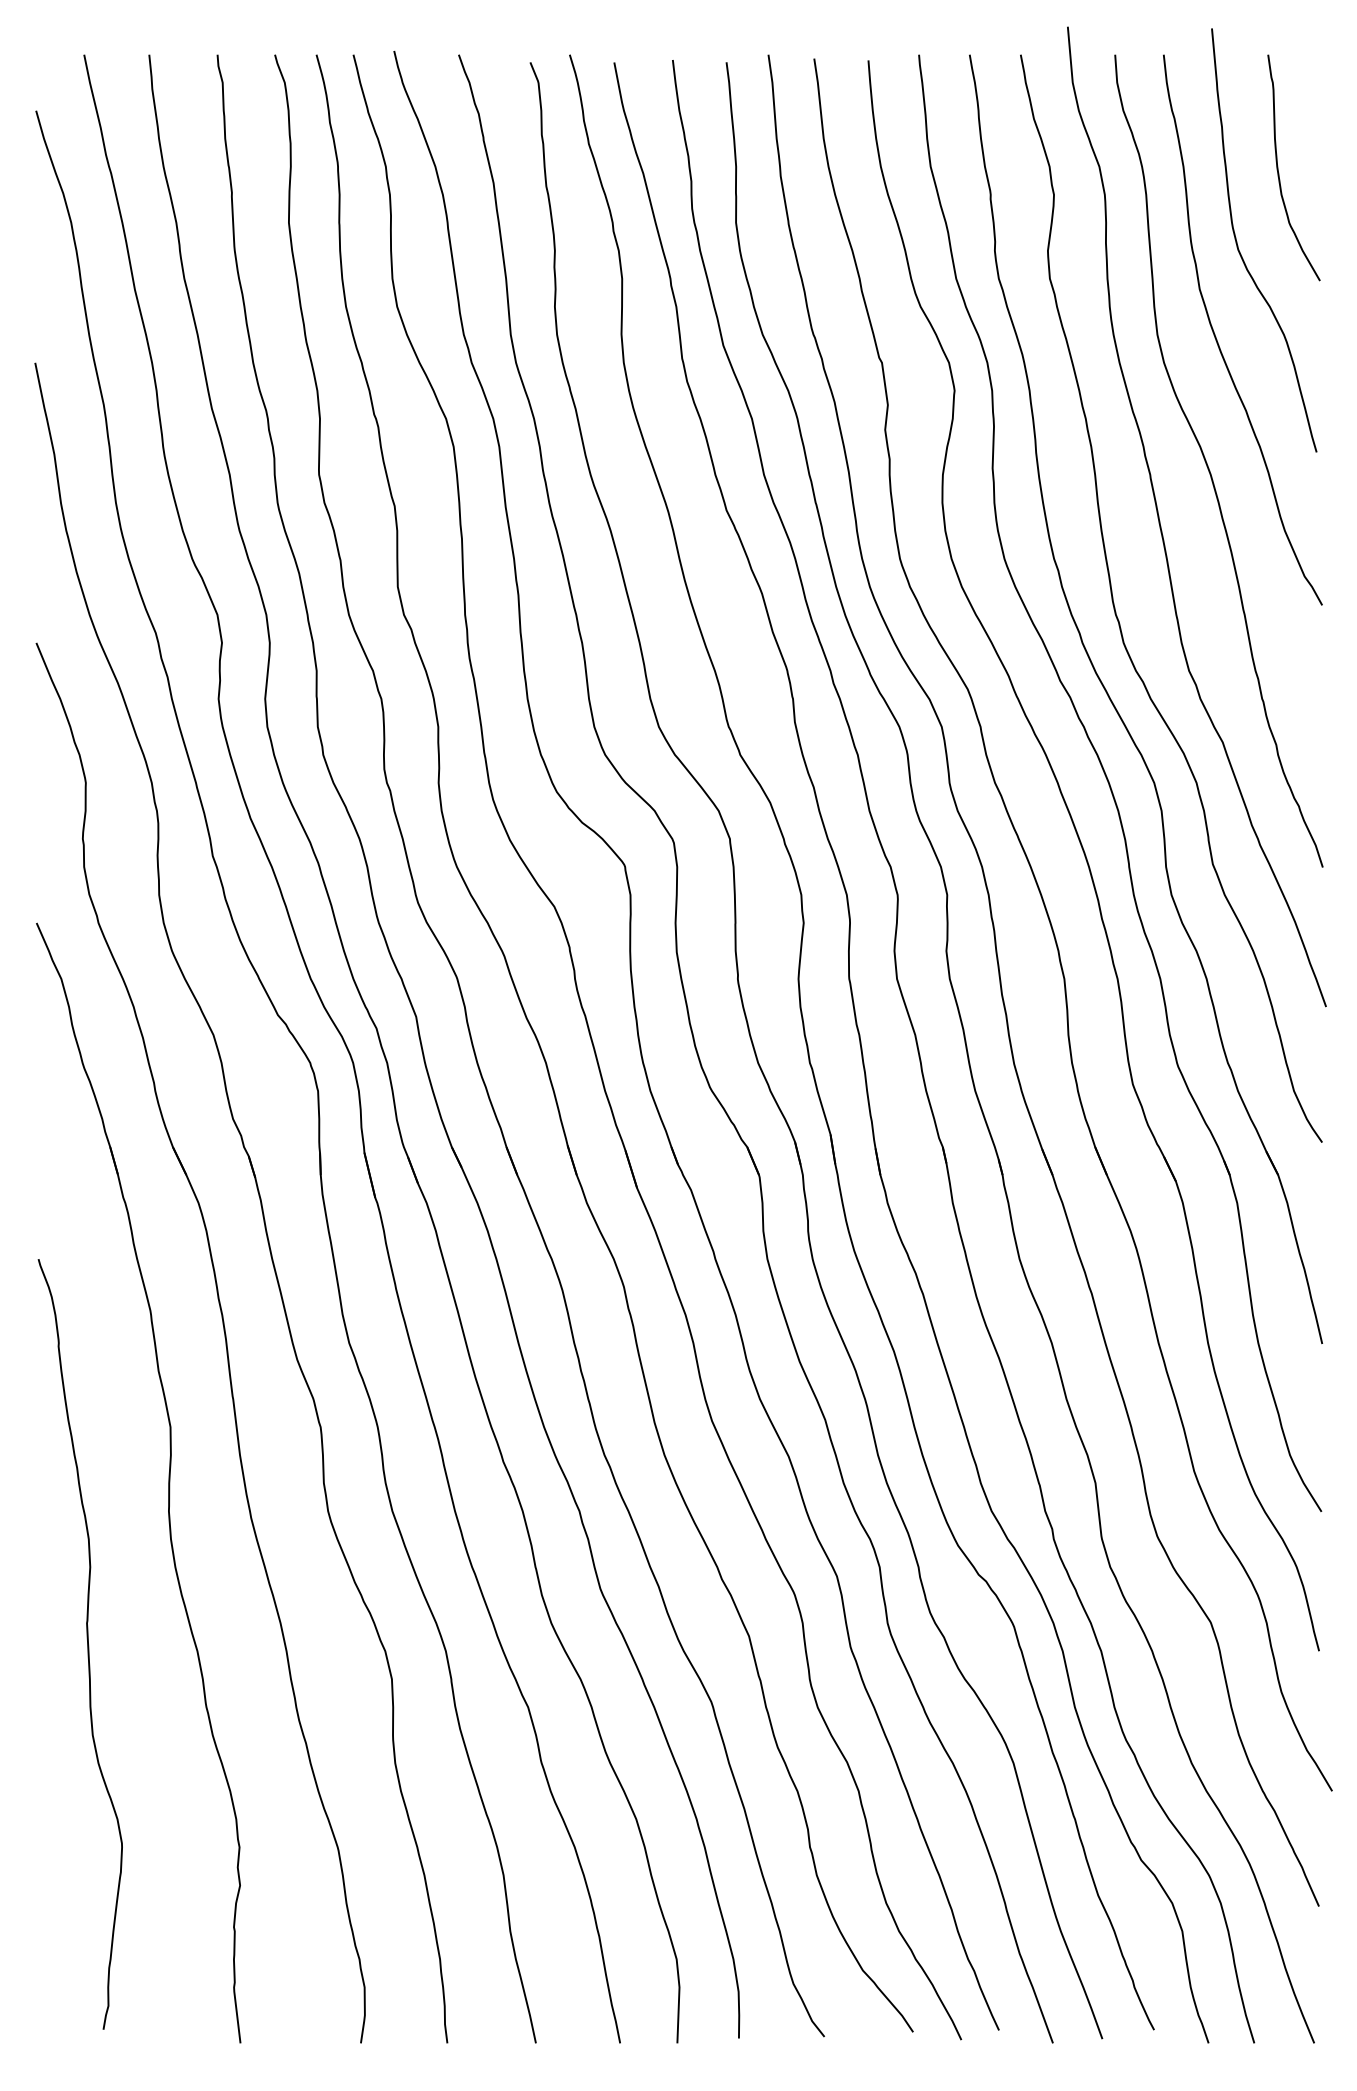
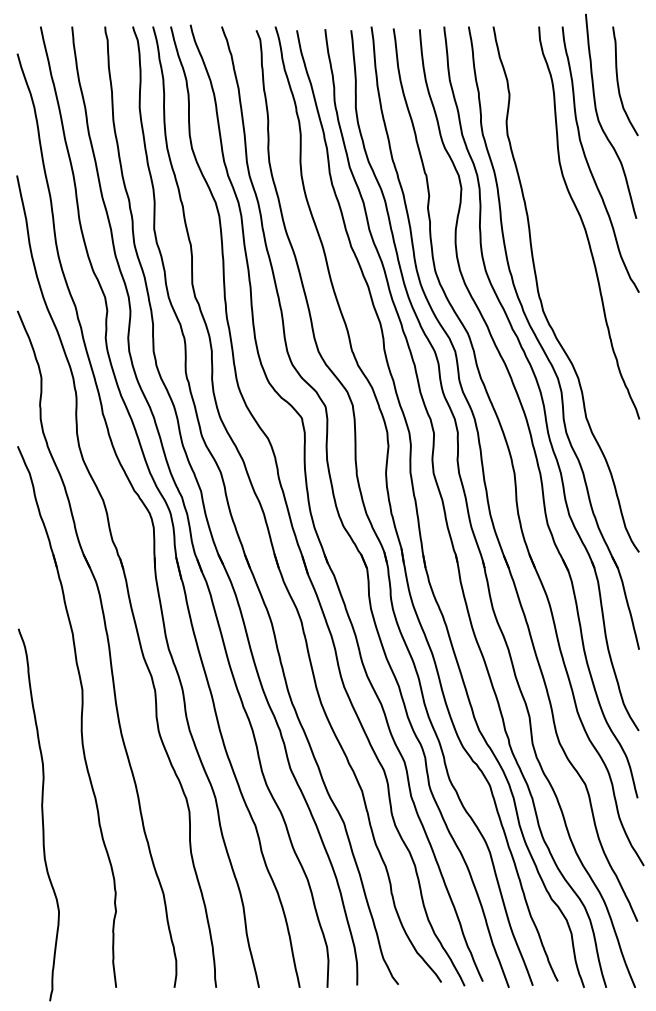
curve: (1161, 520) -> (561, 251), removed
curve: (85, 1643) -> (41, 814), moved

